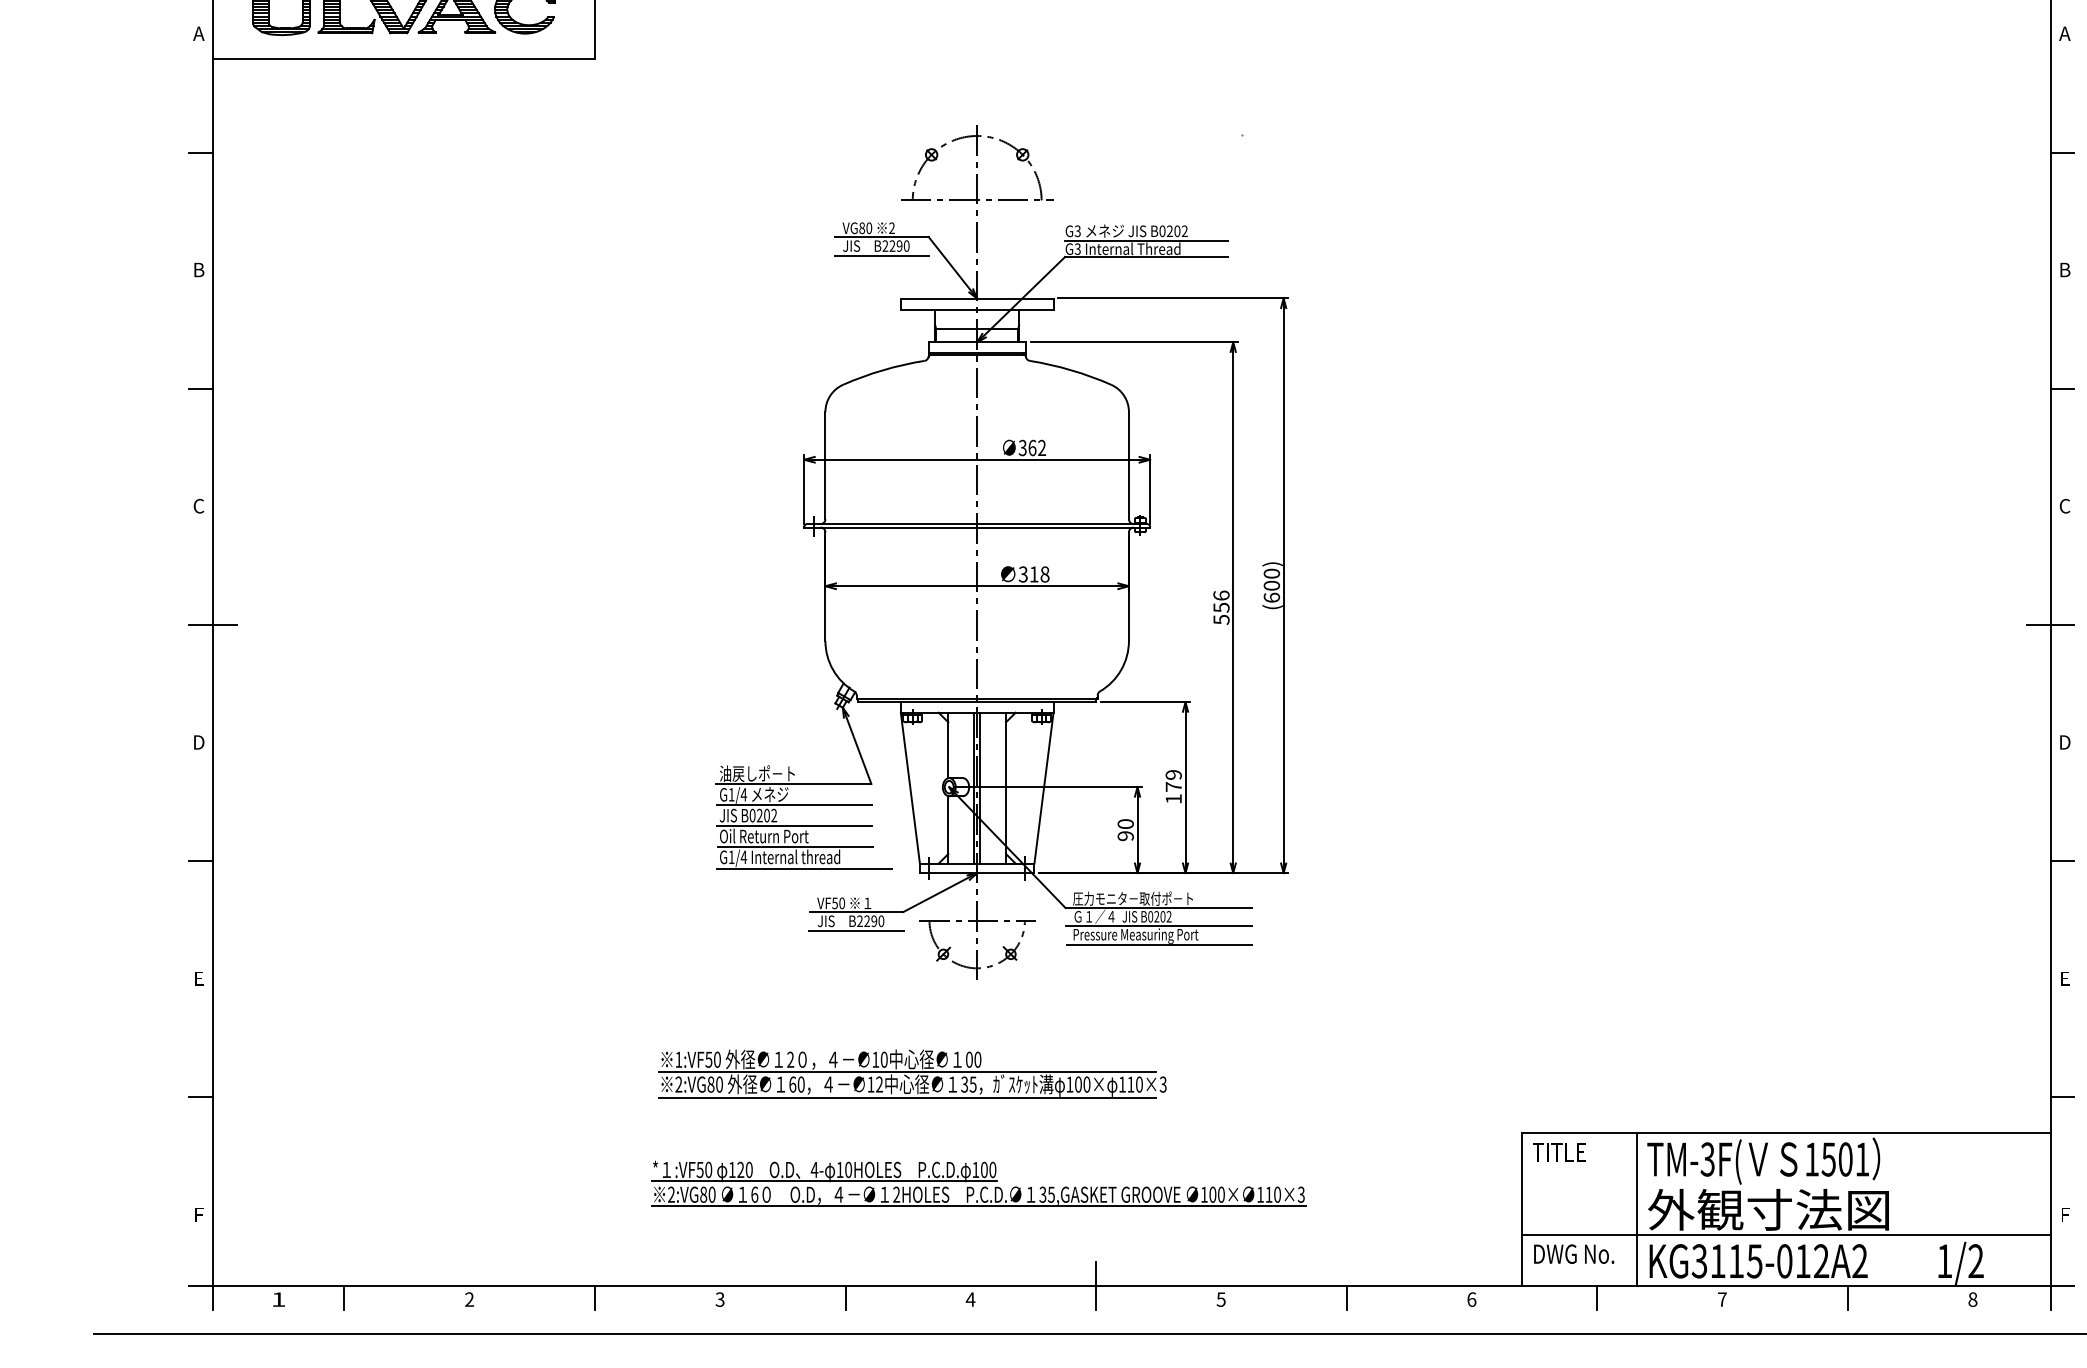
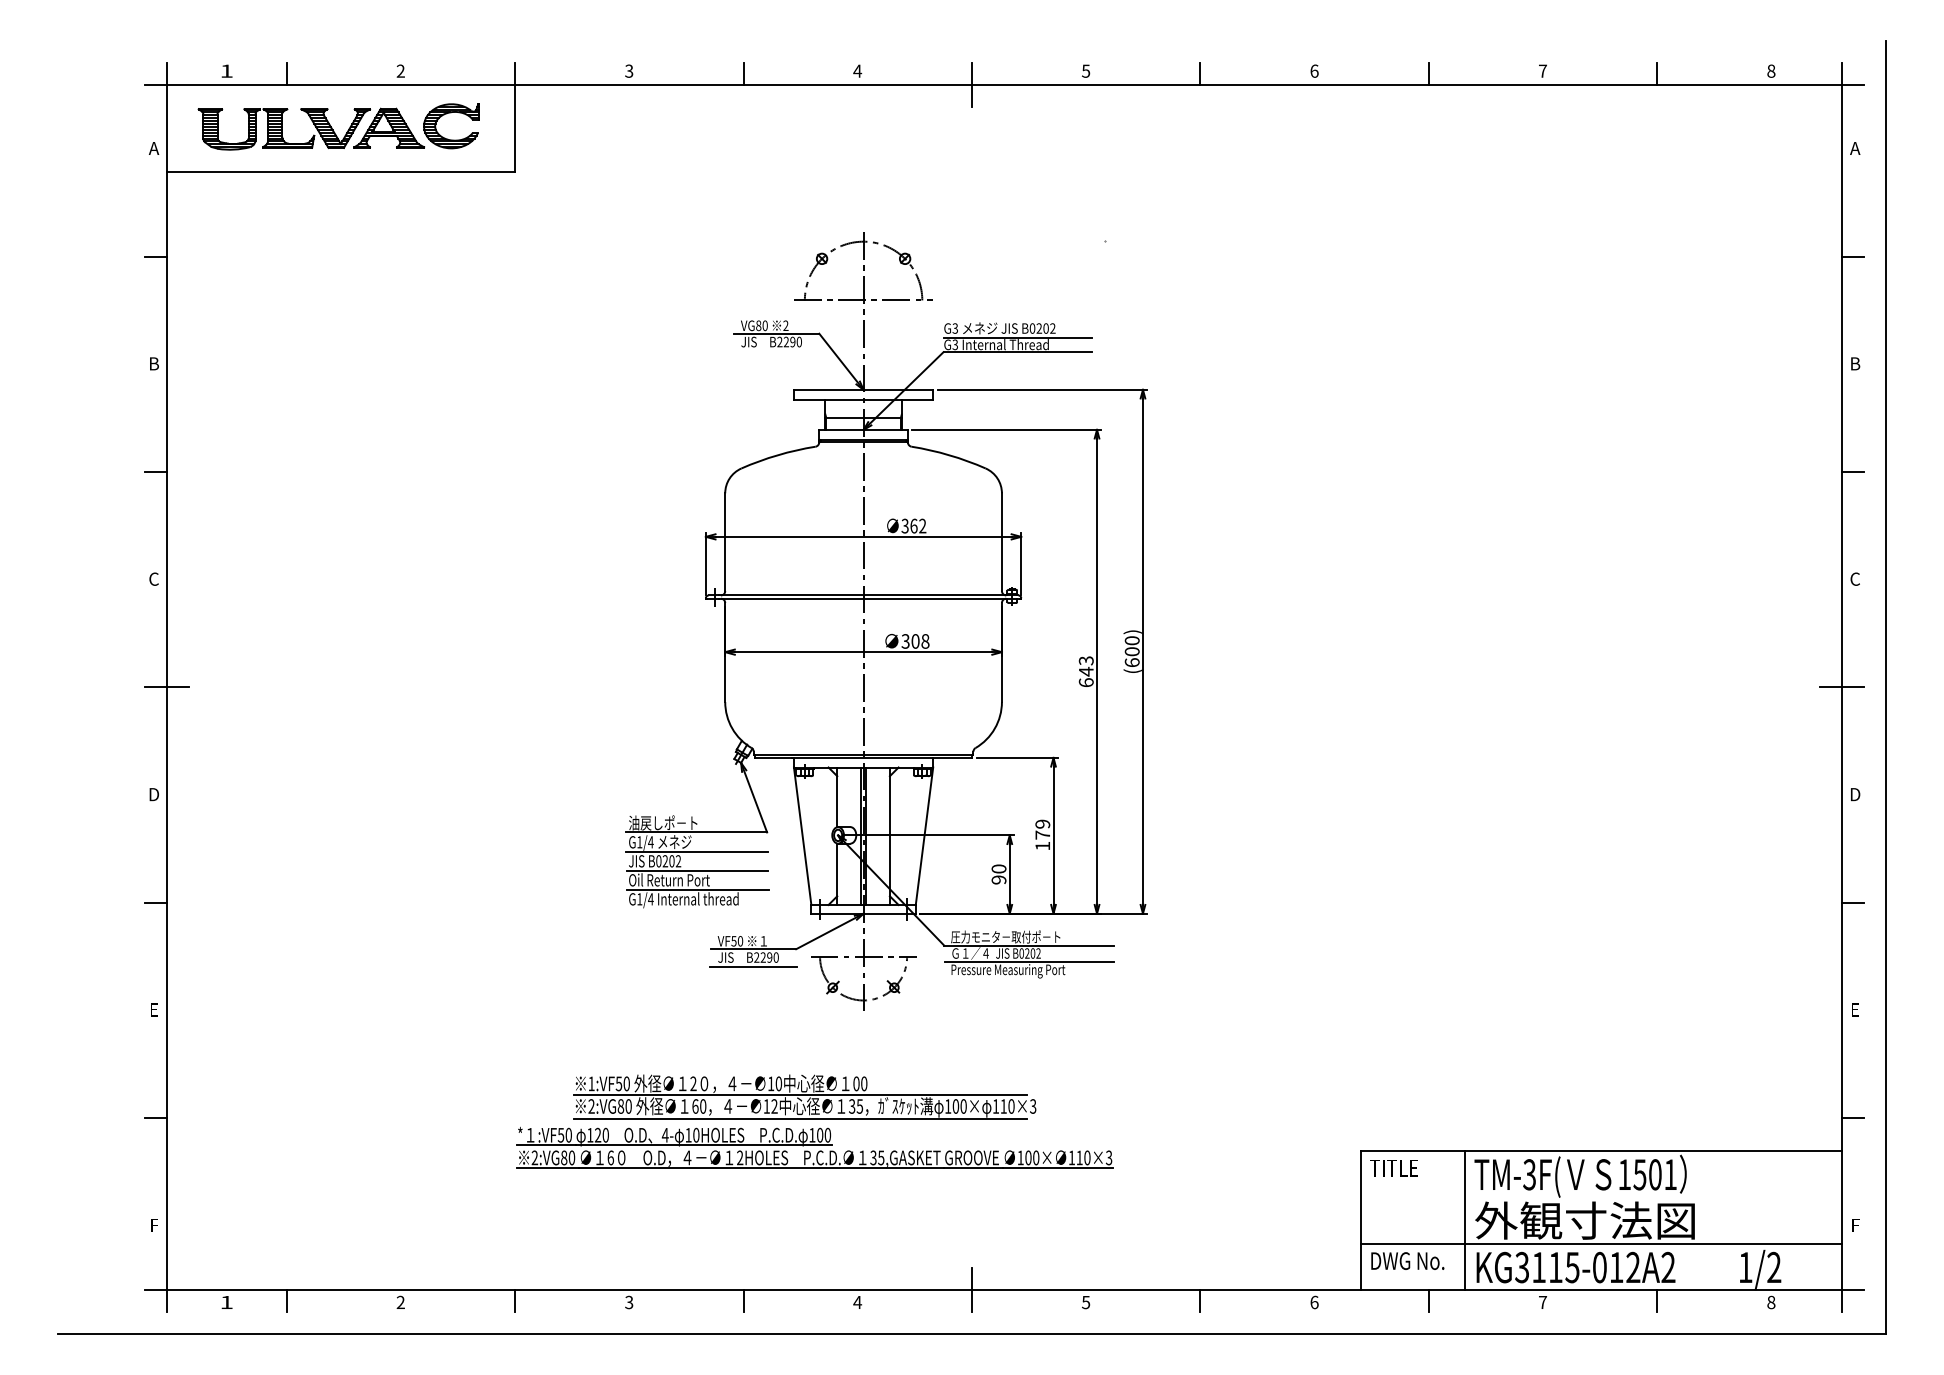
line: (881, 256) -> (776, 351), removed
text: (1034, 574) -> (915, 641), 318 -> 308
text: (1220, 607) -> (1085, 671), 556 -> 643
line: (803, 868) -> (705, 909), removed
line: (1159, 945) -> (1029, 979), removed
part: (978, 1183) -> (814, 1147), moved

